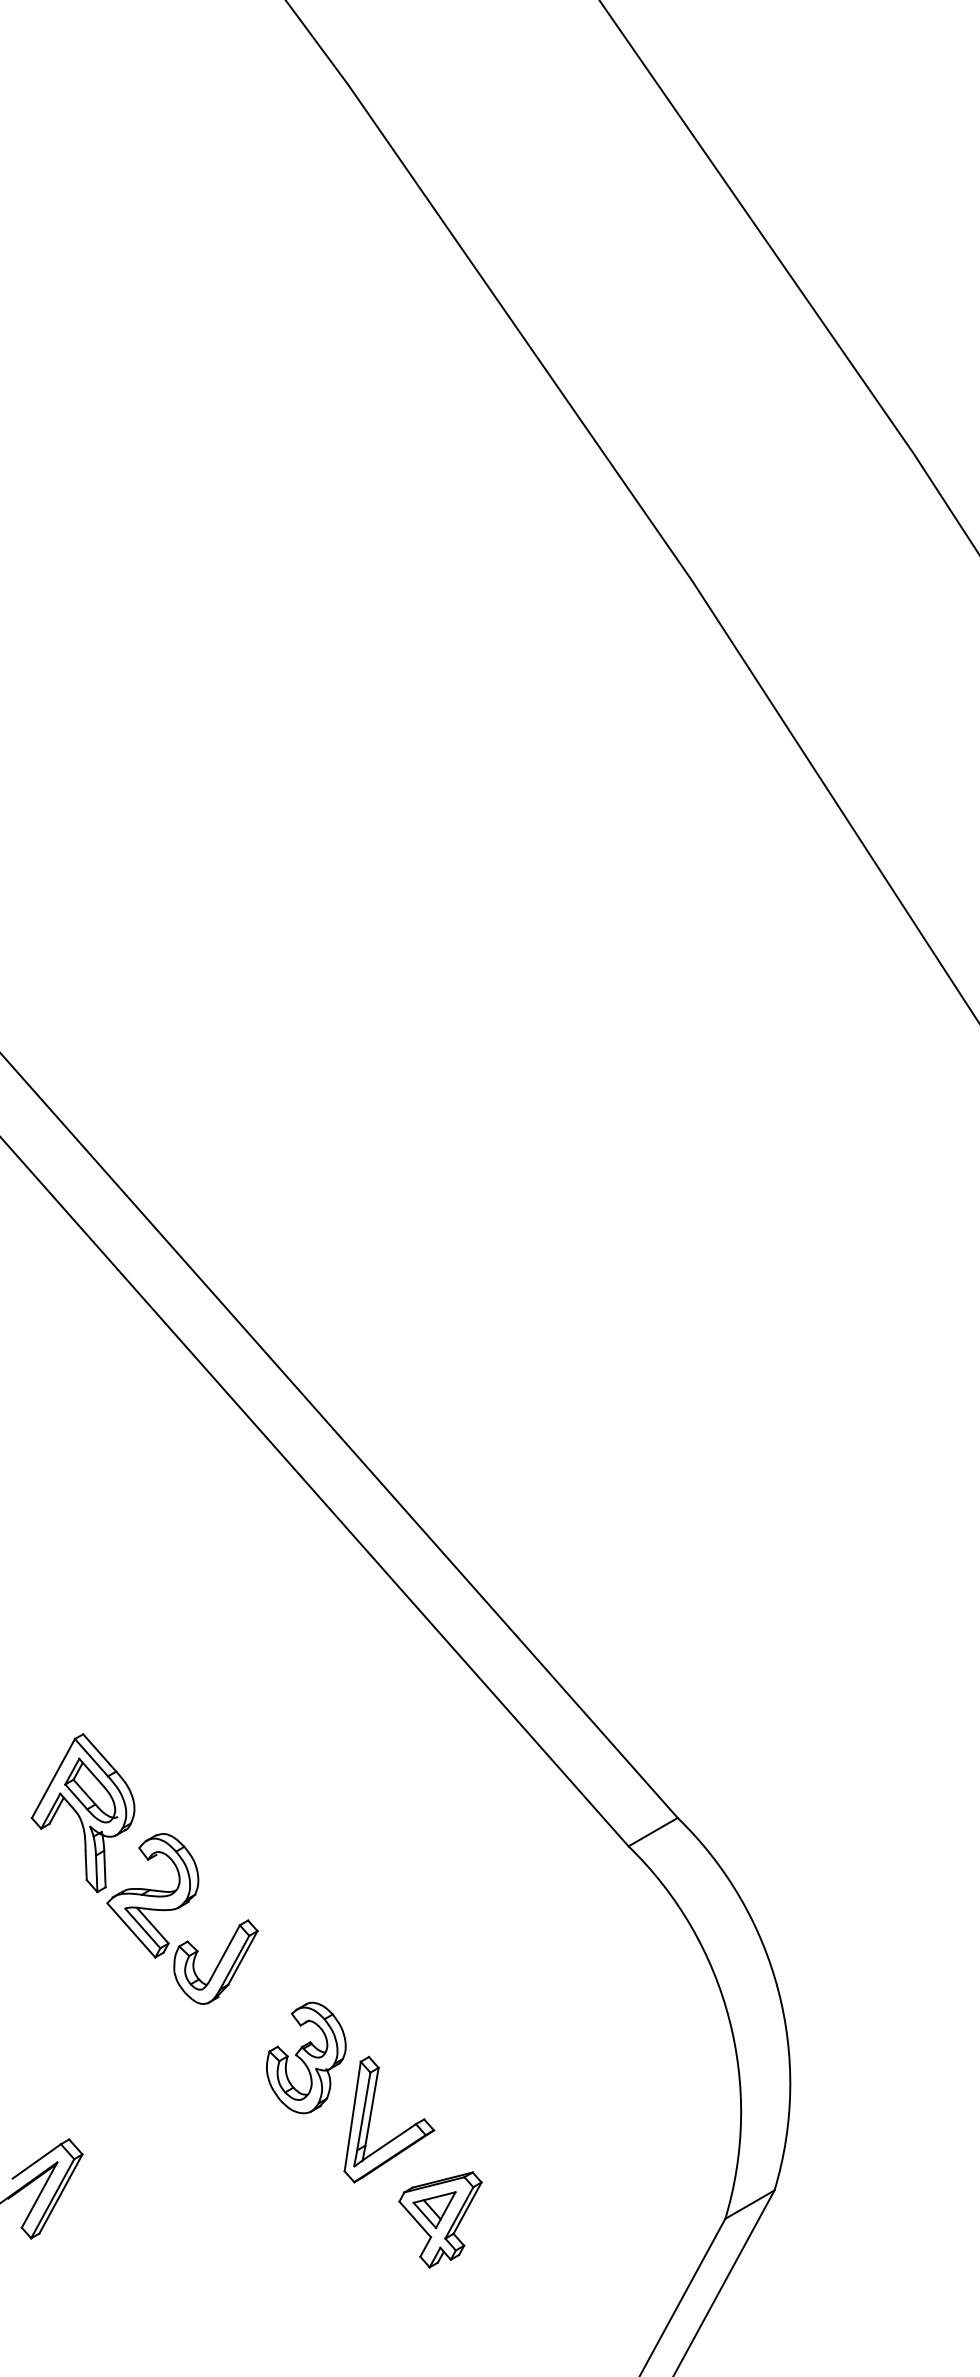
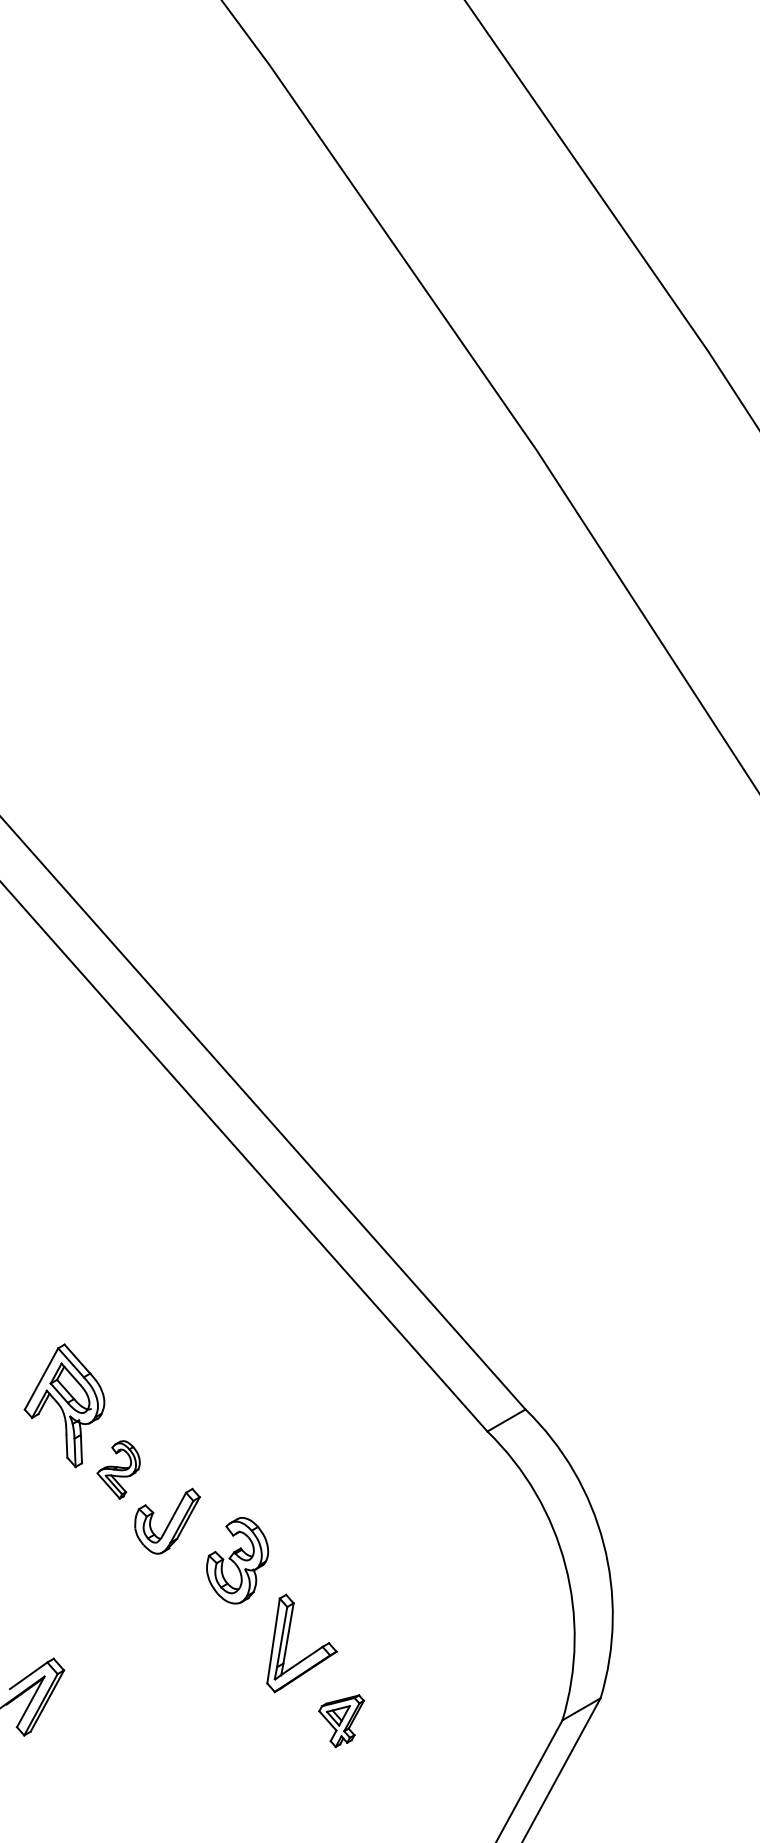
part: (152, 1895) -> (118, 1469), size x0.6
part: (306, 2057) -> (237, 1560), moved
part: (440, 2219) -> (341, 1720), size x0.7

